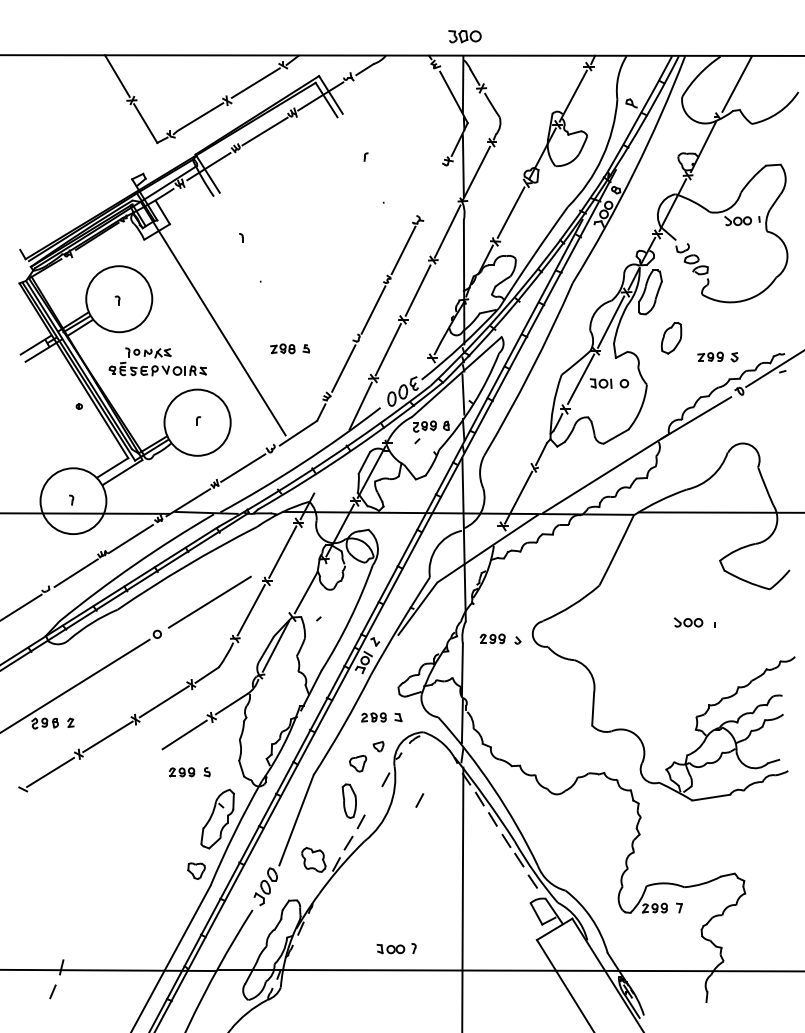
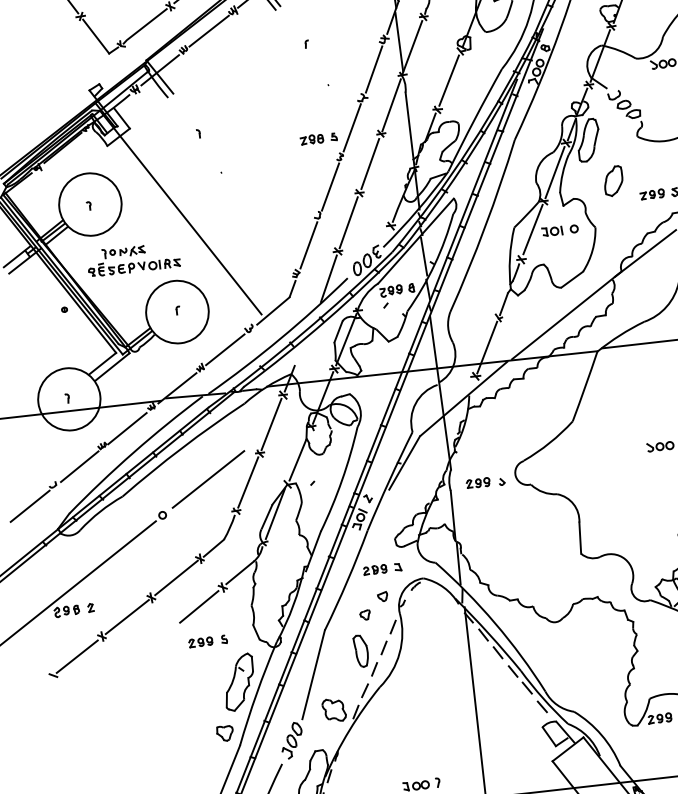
line: (433, 191) -> (373, 69), added
part: (290, 348) -> (319, 138), moved
part: (357, 763) -> (364, 614), size x0.62
line: (419, 800) -> (383, 647), moved

